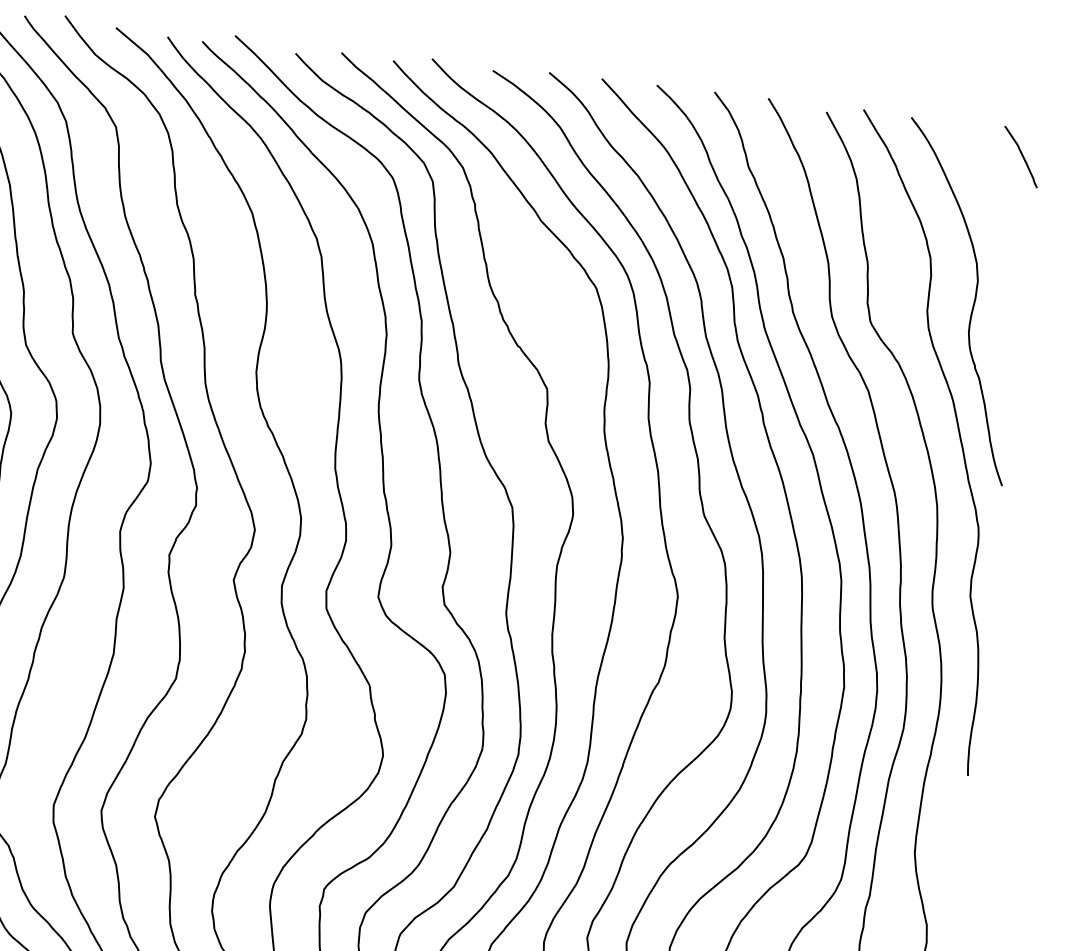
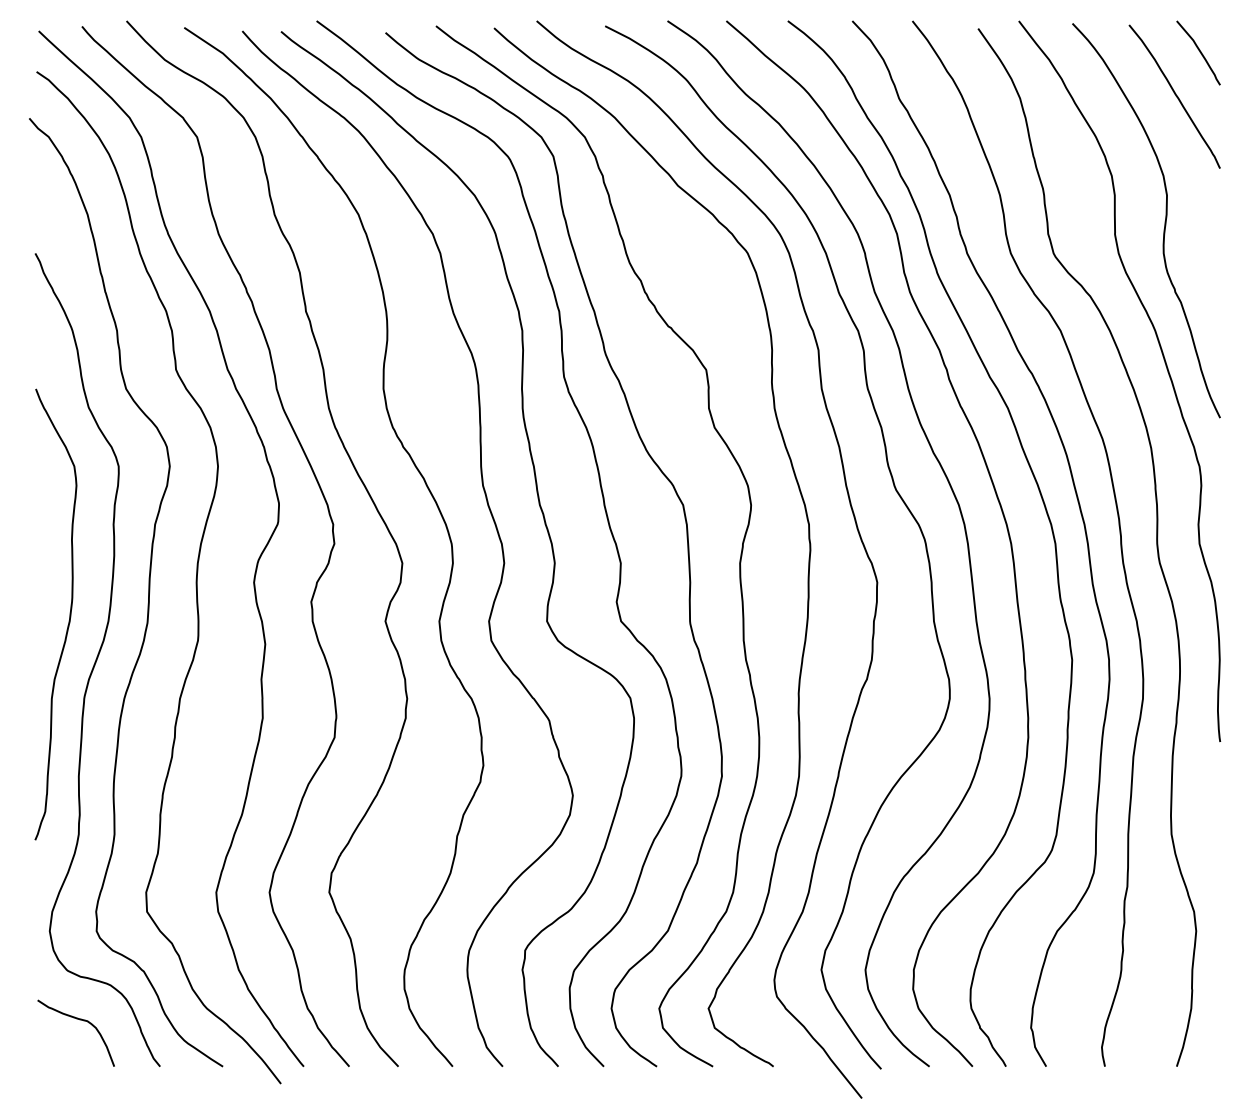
curve: (995, 193) -> (1175, 96), added

